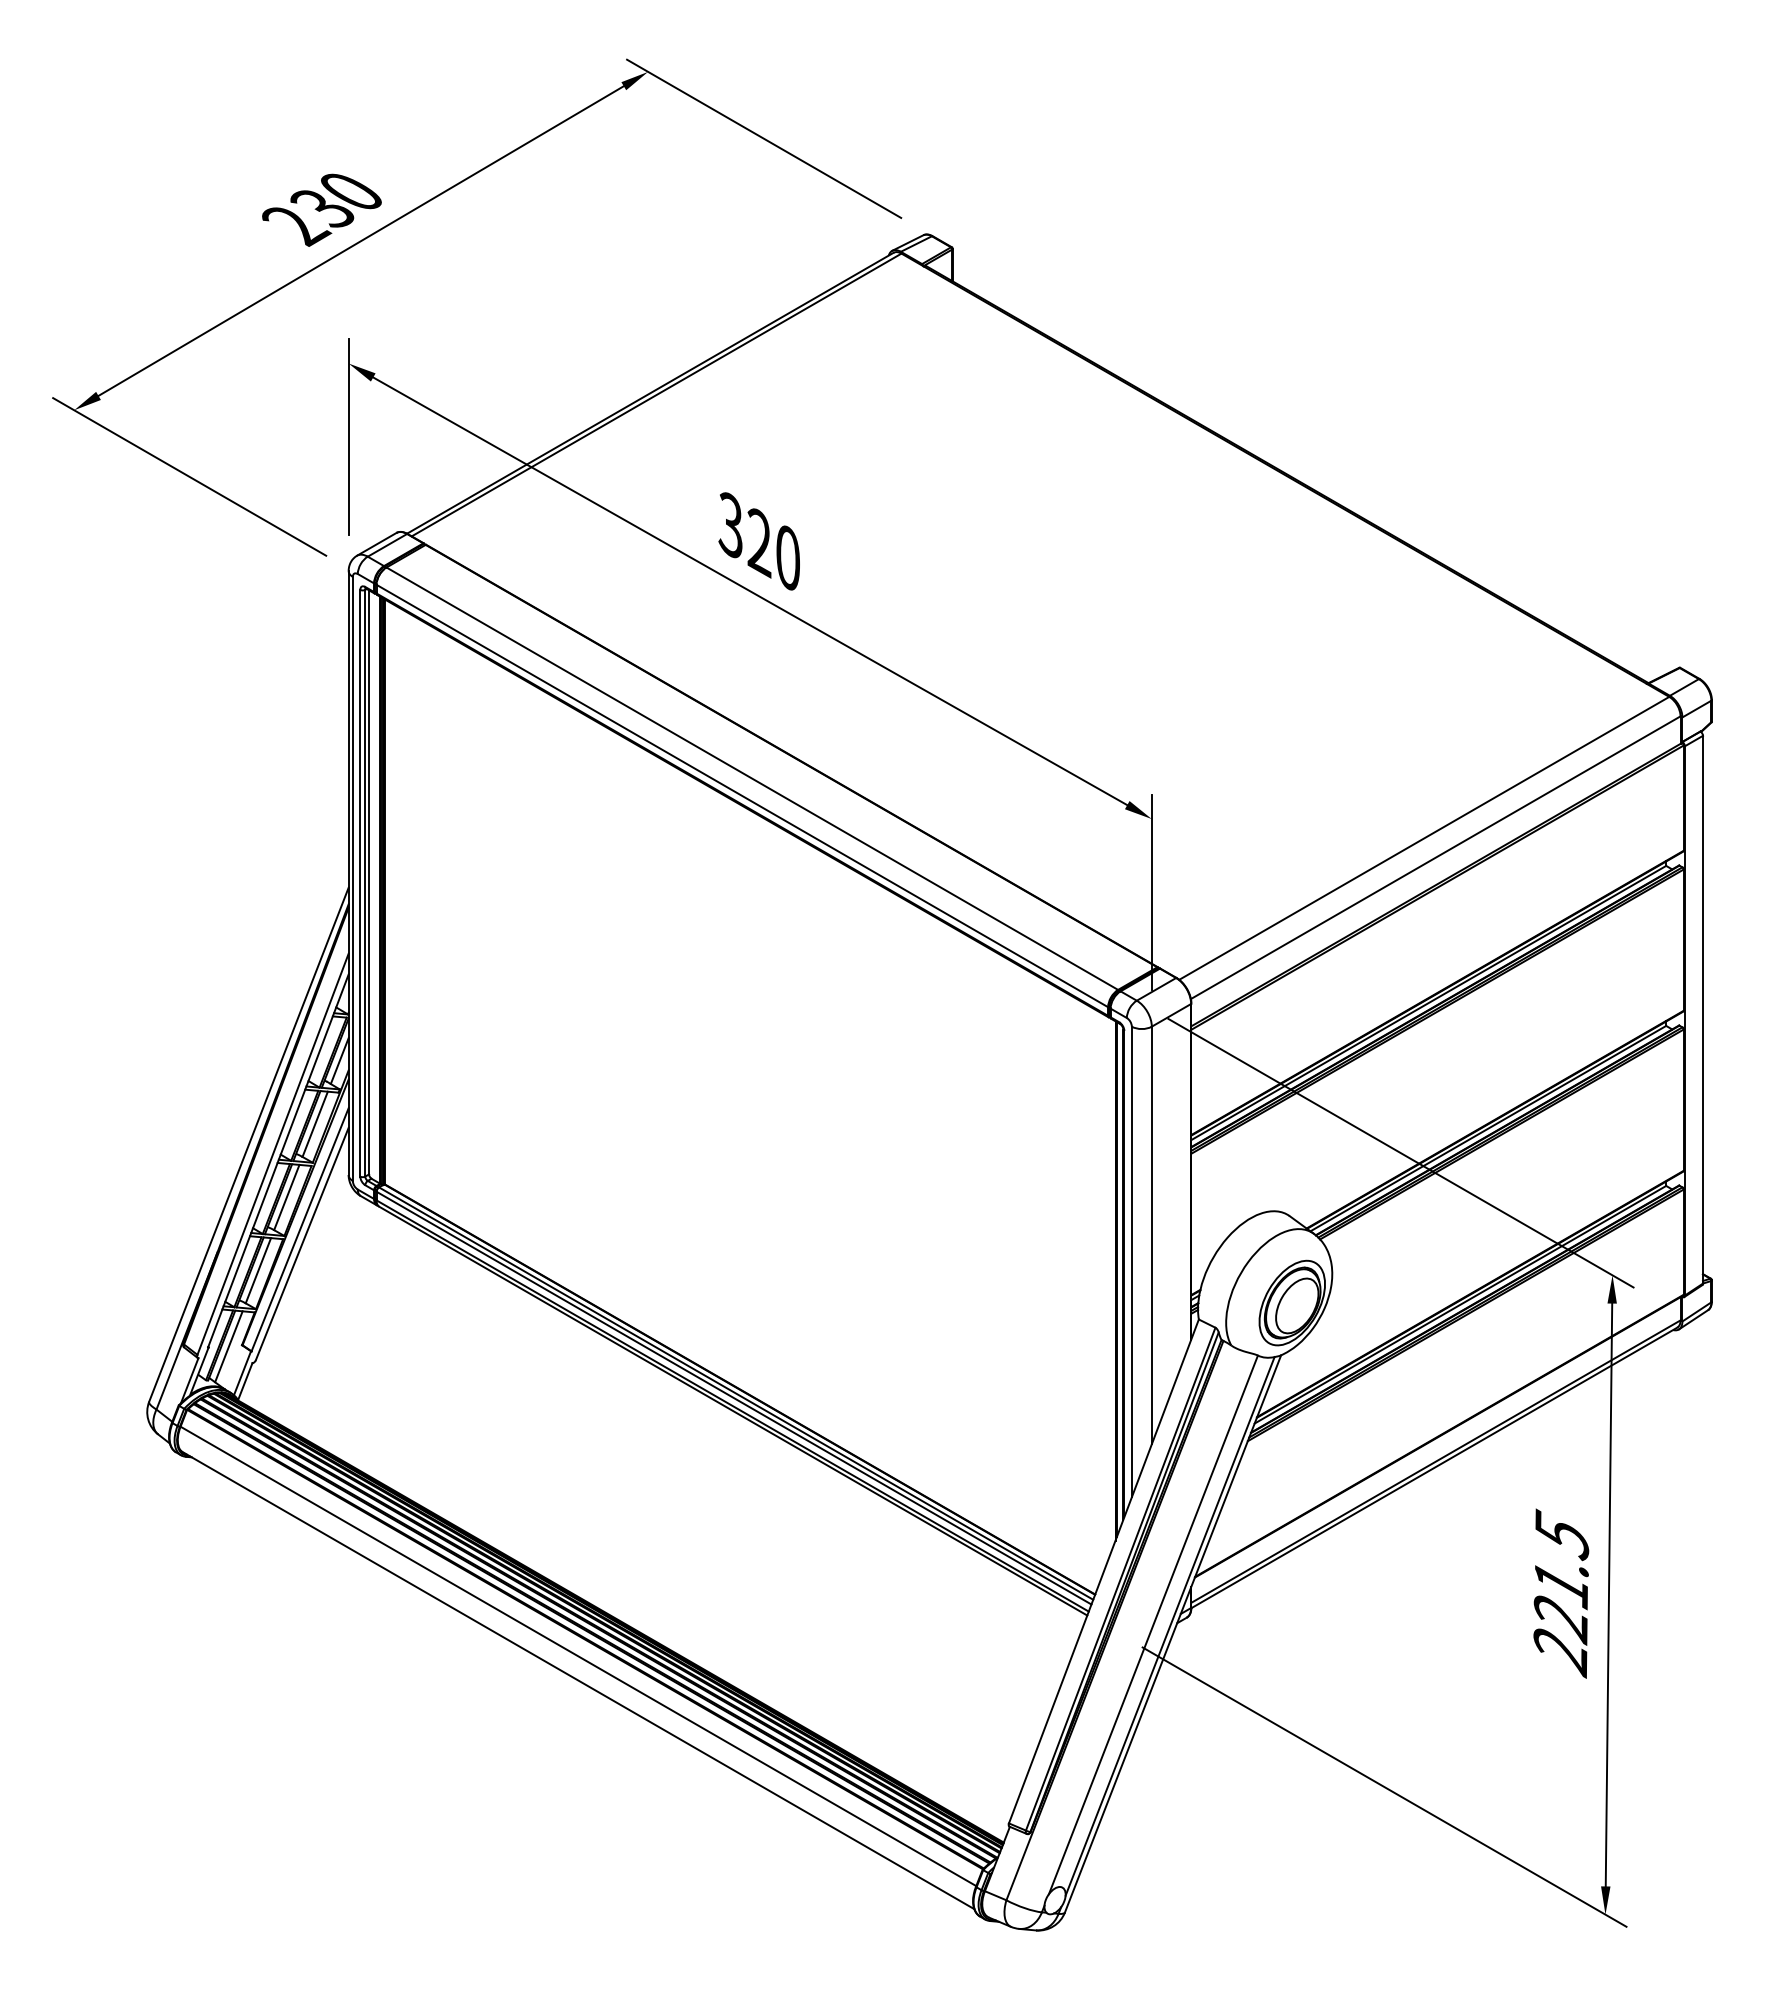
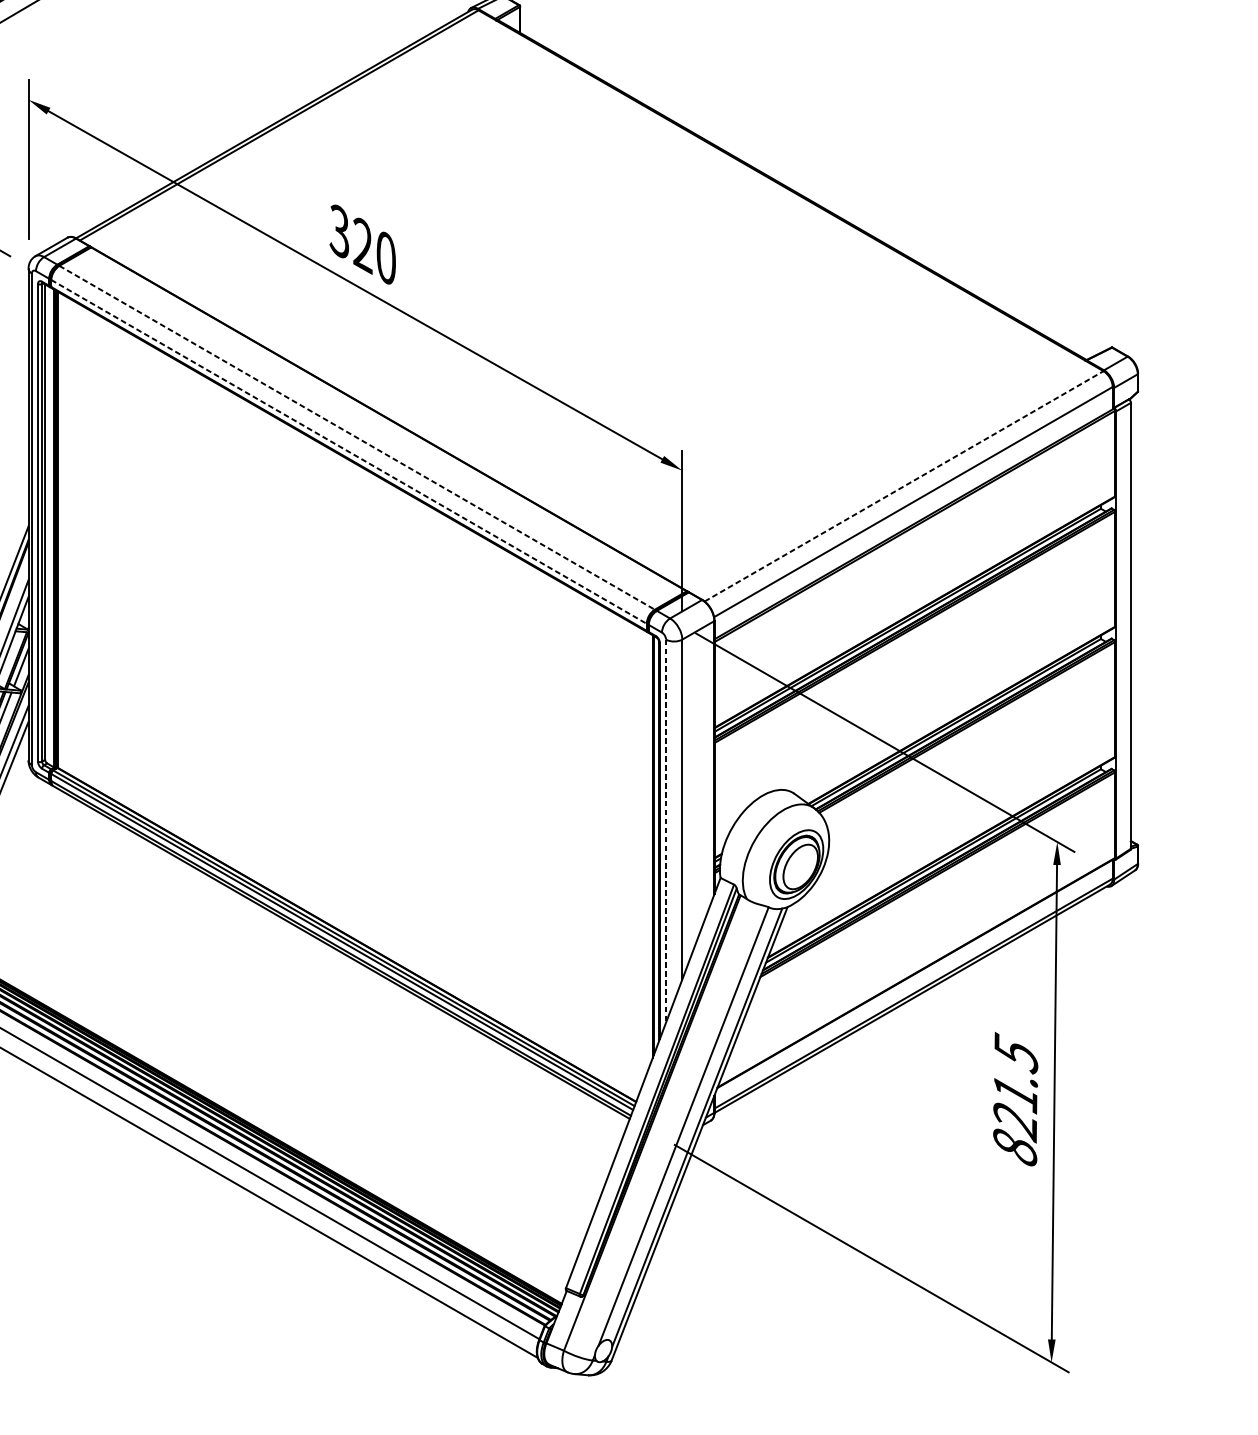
line: (752, 778) -> (357, 437), solid -> dashed
line: (742, 796) -> (349, 452), solid -> dashed
line: (1424, 838) -> (904, 486), solid -> dashed
line: (1131, 1262) -> (665, 831), solid -> dashed
text: (1560, 1652) -> (1014, 1149), 221.5 -> 821.5

